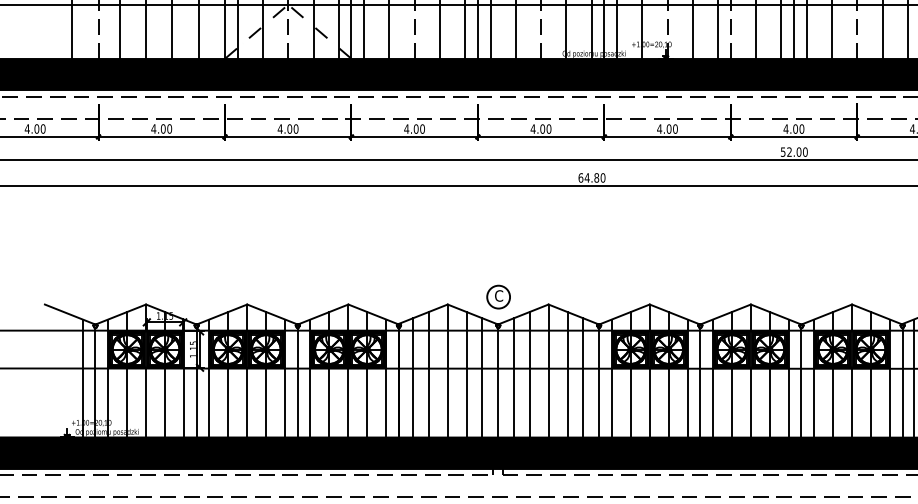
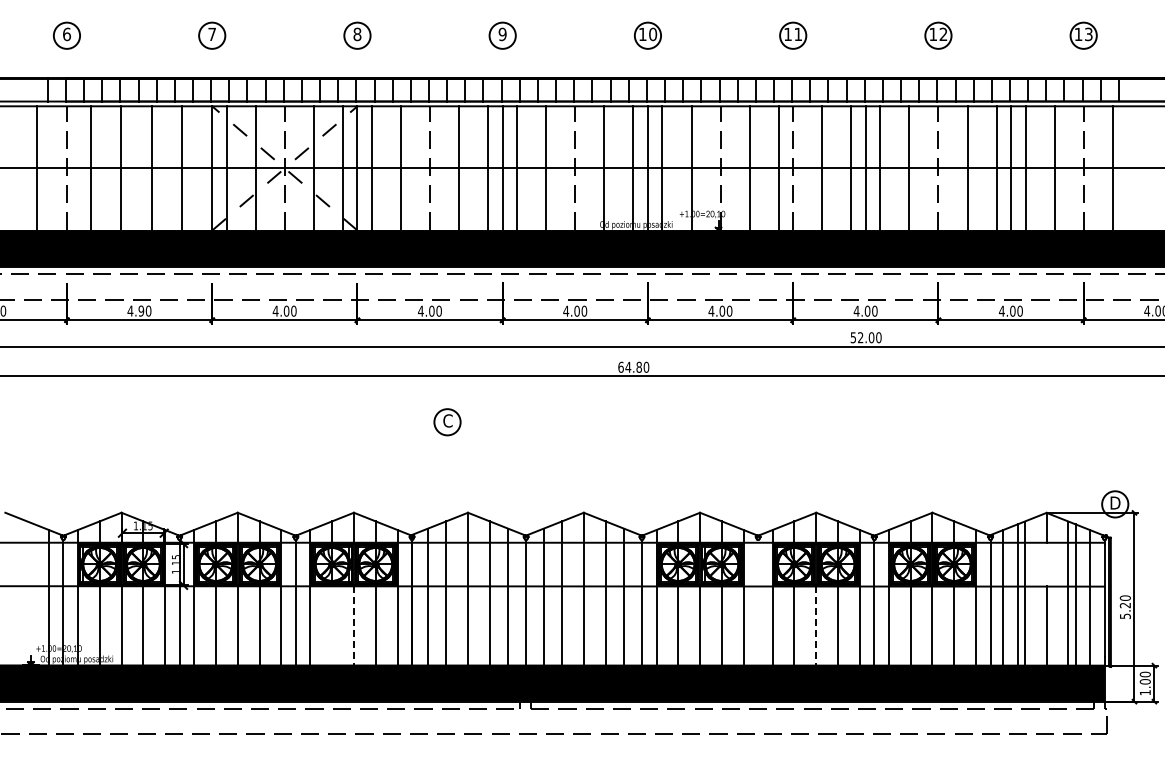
text: (162, 128) -> (140, 310), 4.00 -> 4.90
part: (498, 297) -> (447, 422), moved
line: (700, 382) -> (758, 602), removed
line: (329, 402) -> (332, 625), removed
line: (348, 402) -> (353, 625), solid -> dashed
line: (751, 402) -> (816, 625), solid -> dashed

